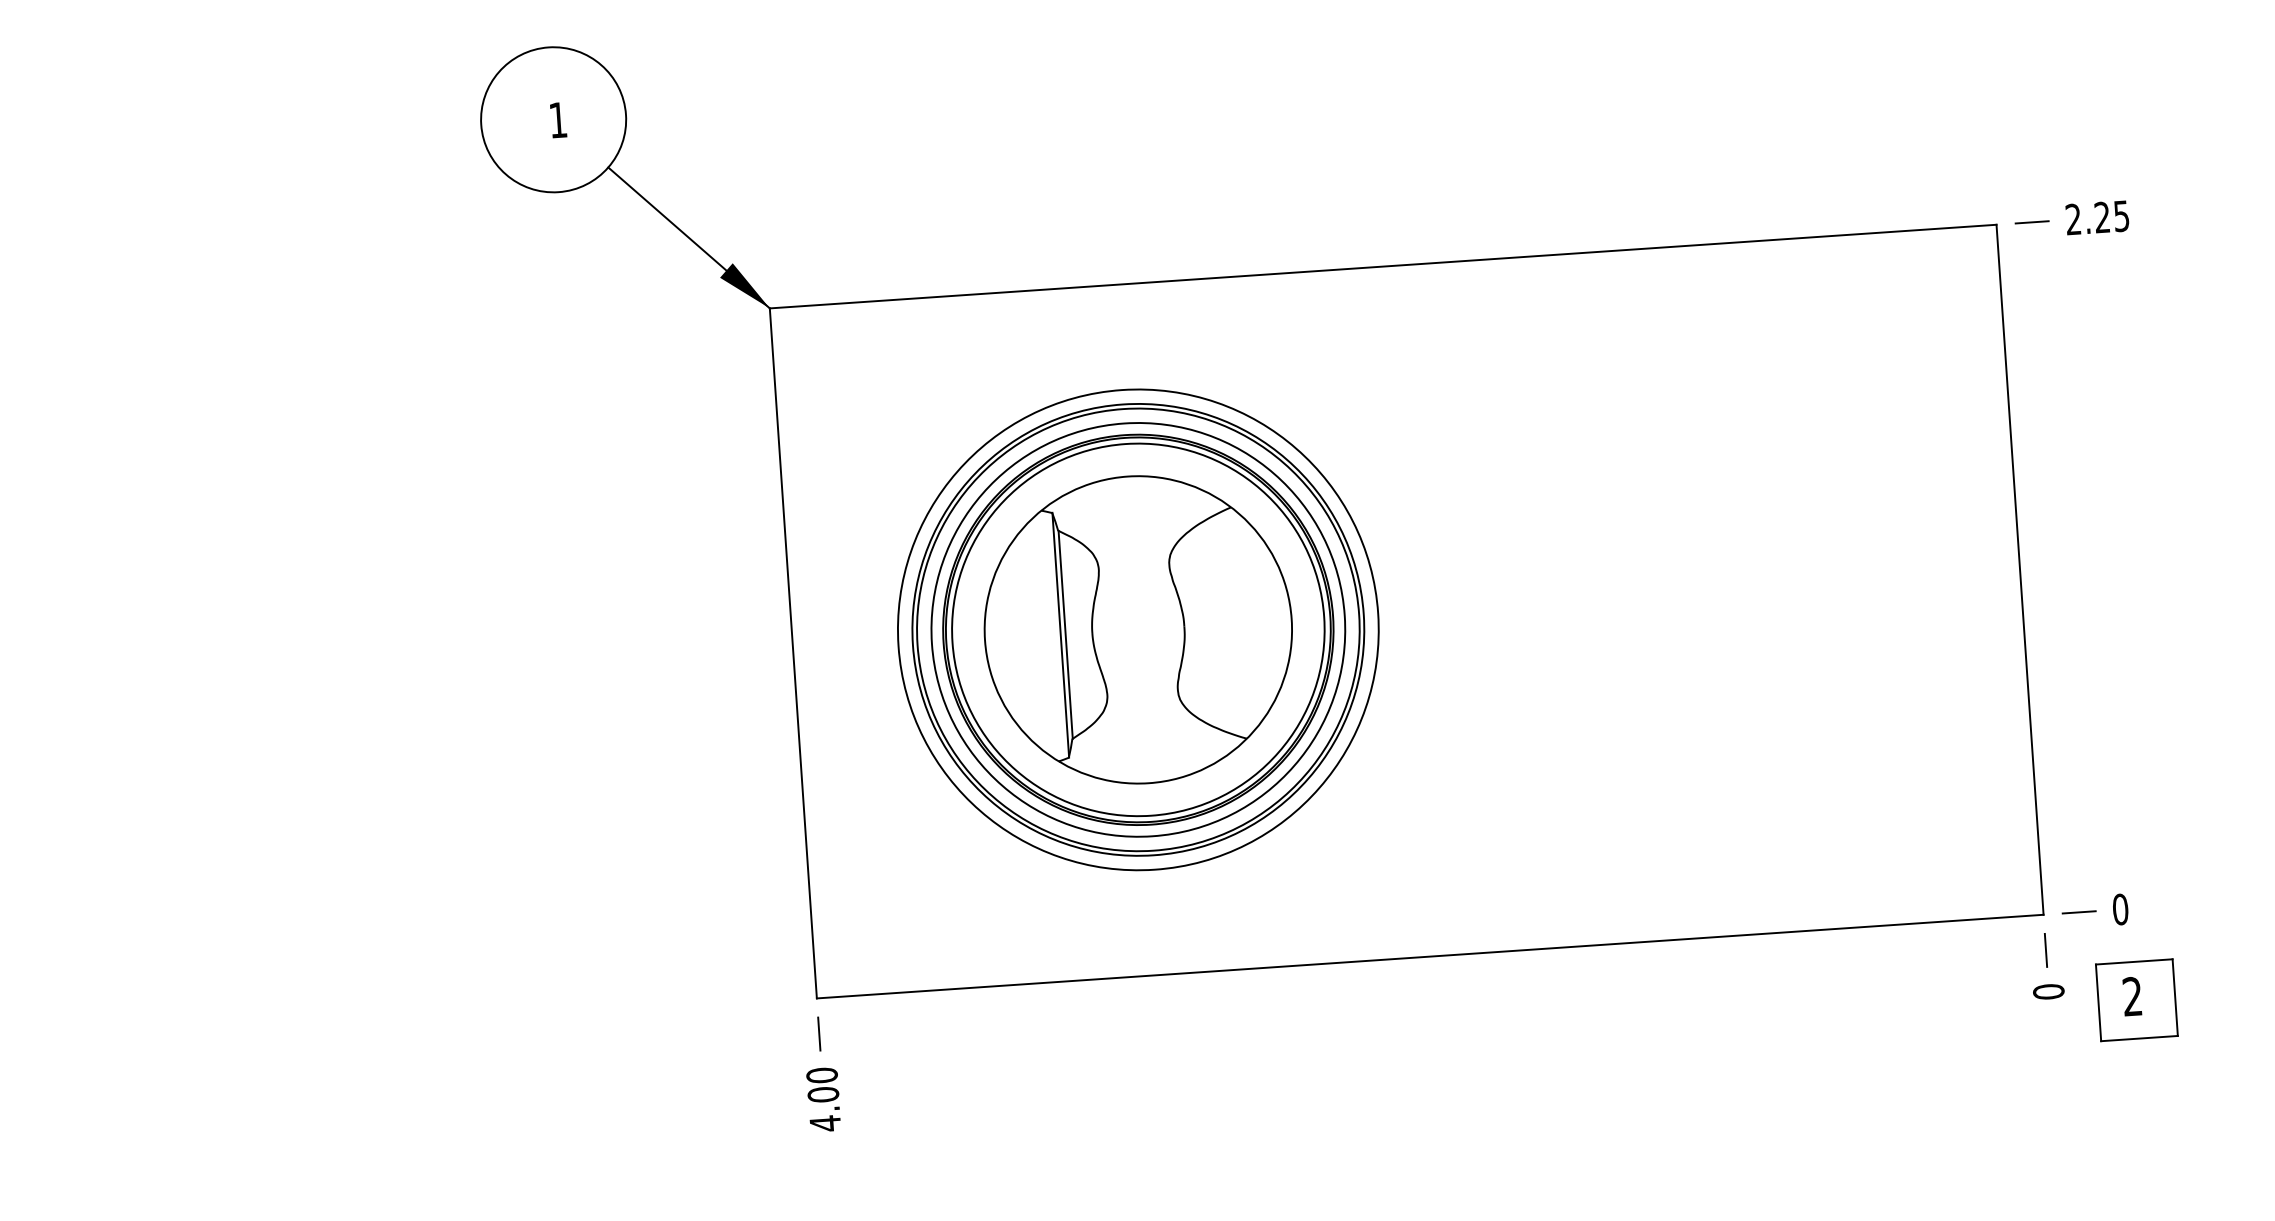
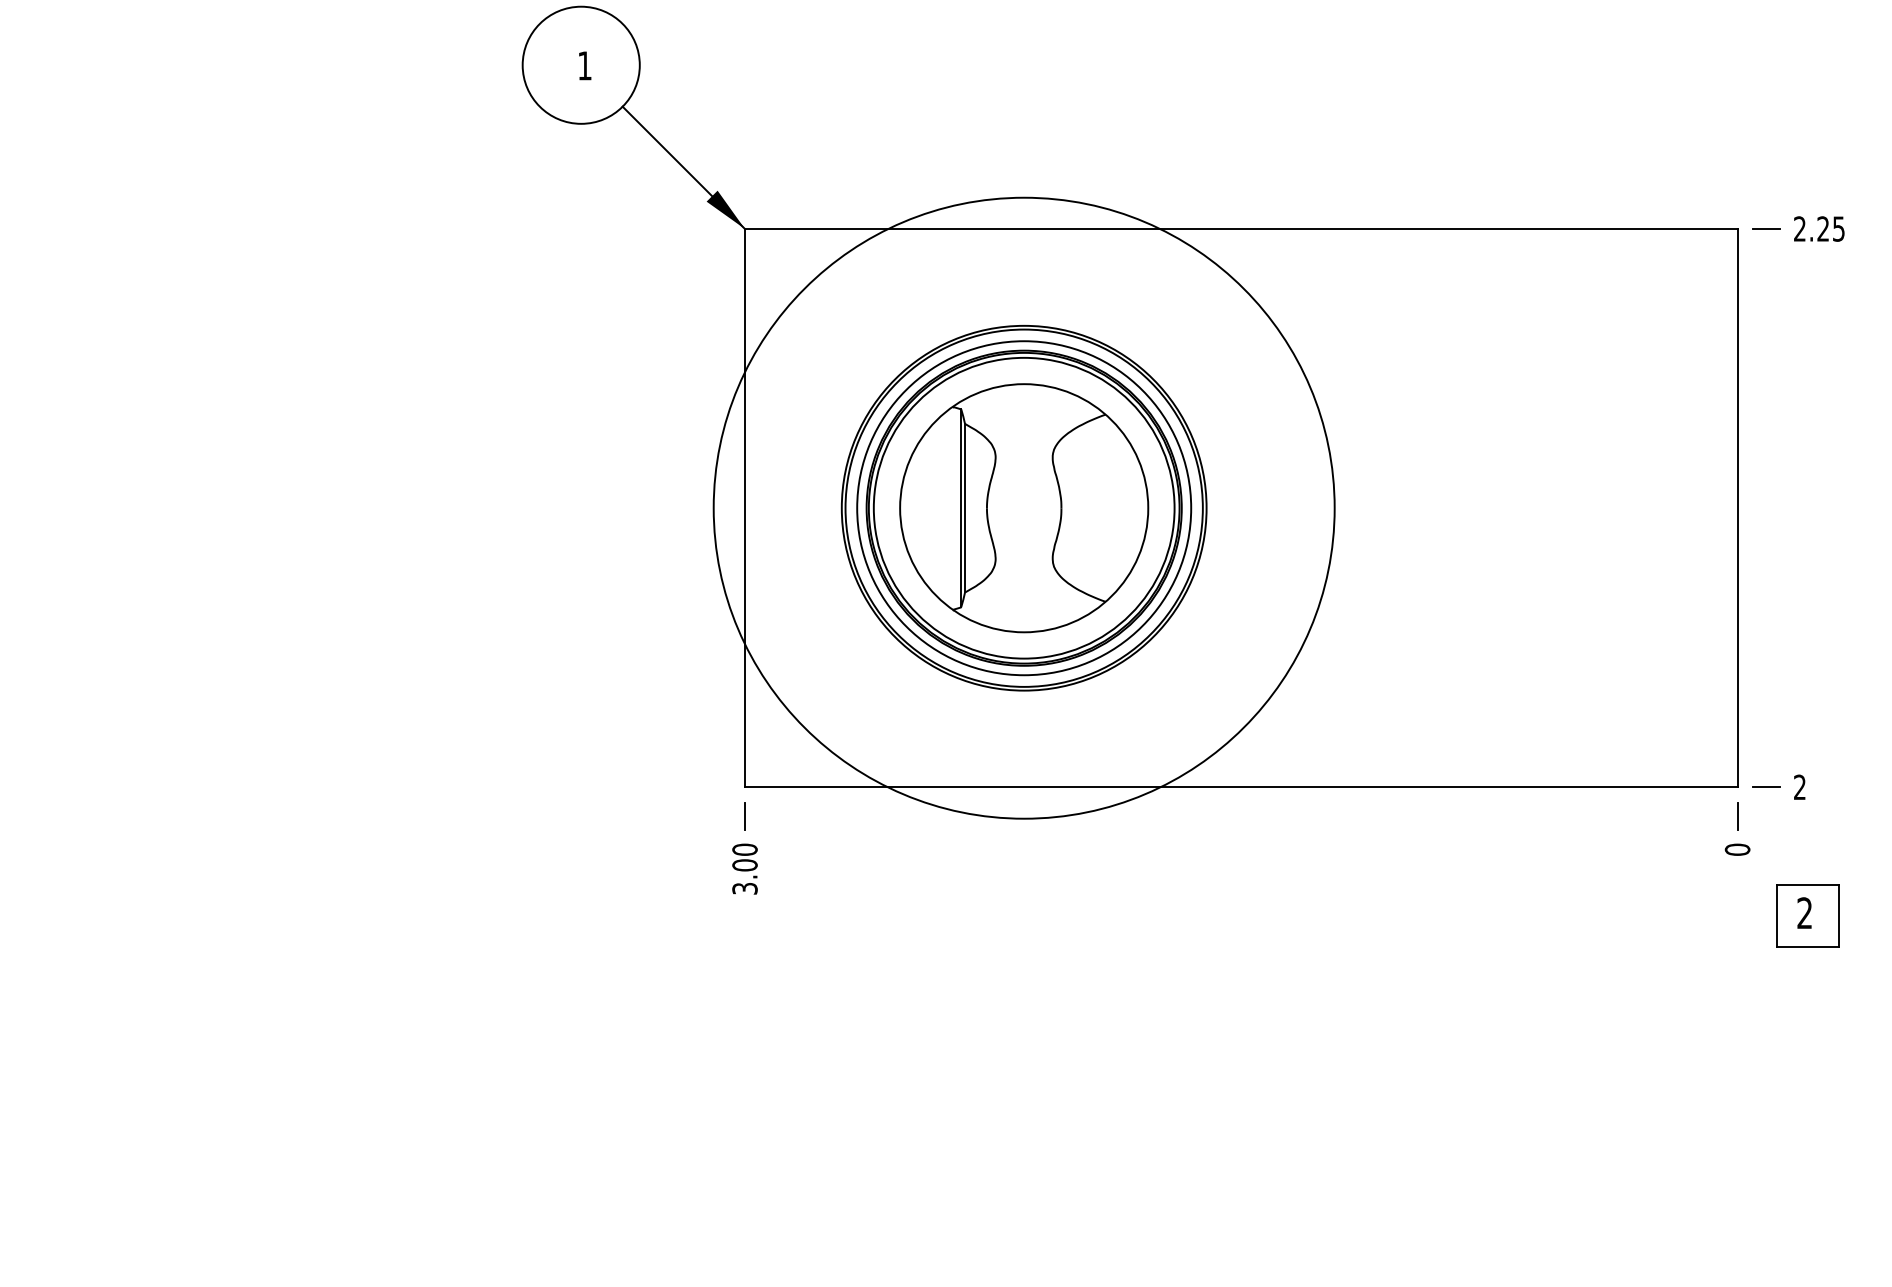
circle: (1138, 630) -> (1024, 508), size x1.6
text: (2120, 909) -> (1799, 787), 0 -> 2
part: (2136, 999) -> (1807, 915), moved
text: (824, 1123) -> (744, 888), 4.00 -> 3.00

